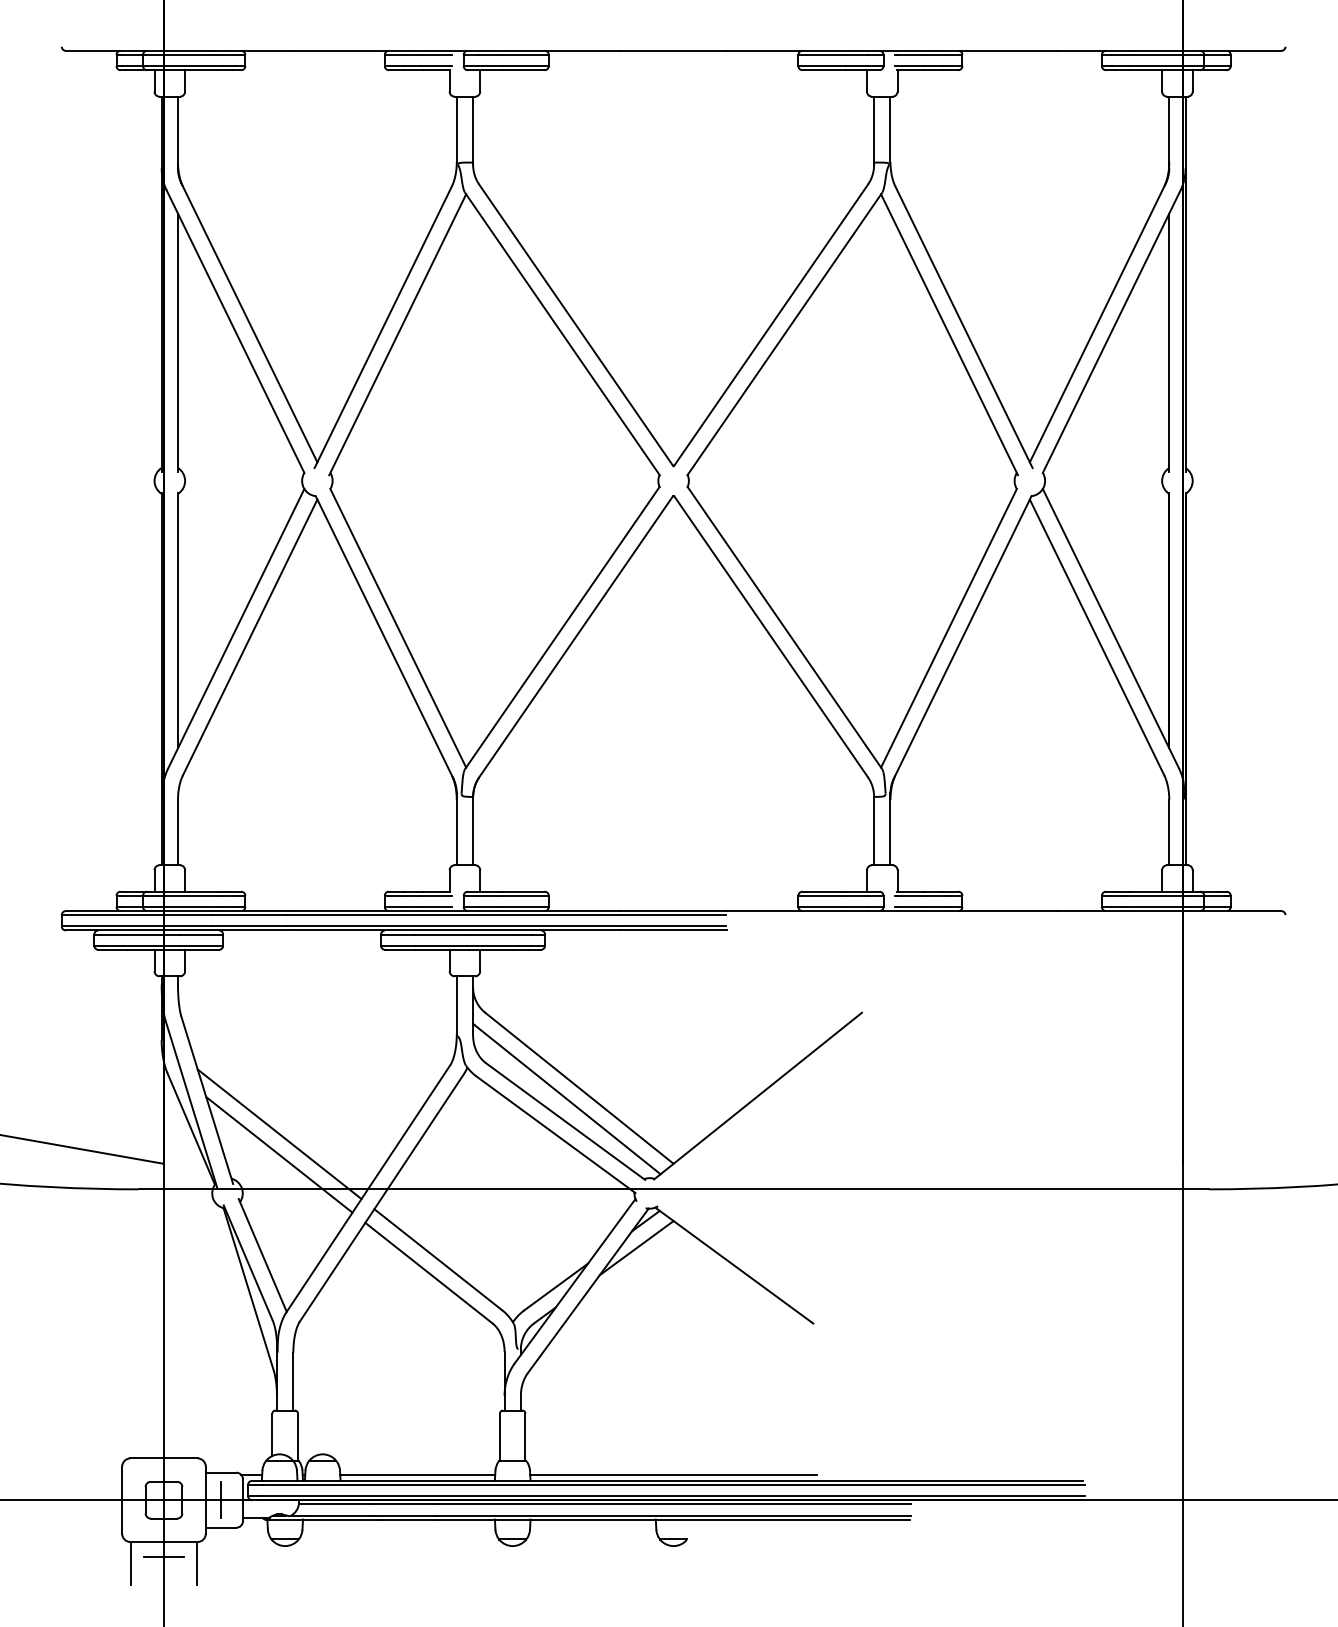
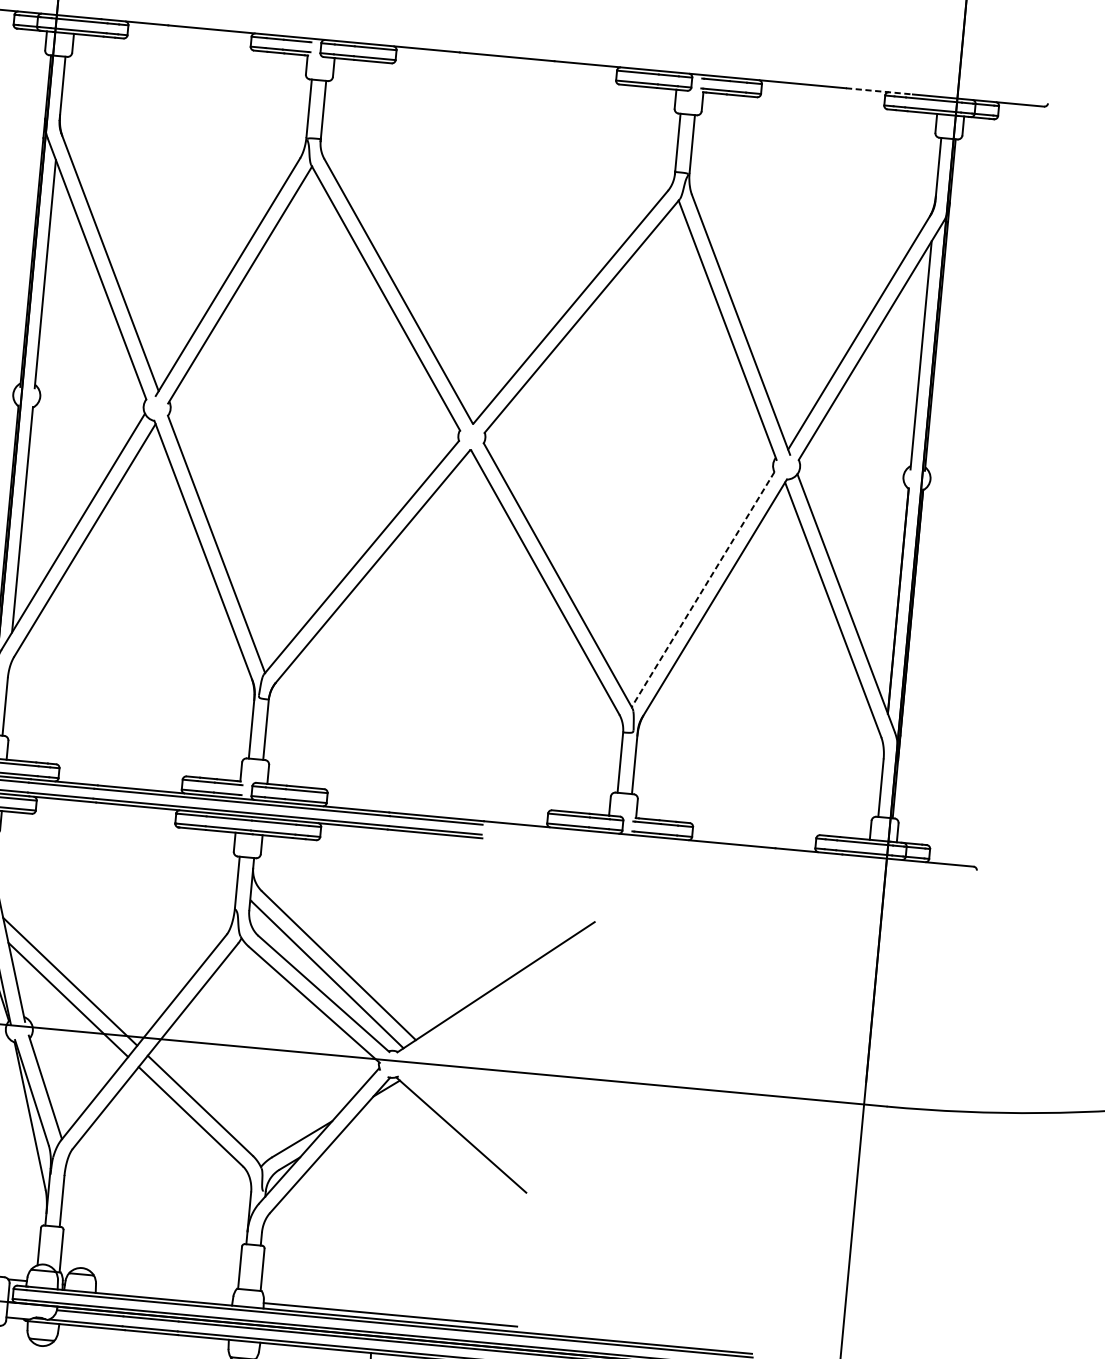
line: (1094, 50) -> (879, 91), solid -> dashed
line: (949, 628) -> (703, 589), solid -> dashed
line: (636, 1248) -> (376, 1111), removed
line: (417, 1474) -> (164, 1293), removed

